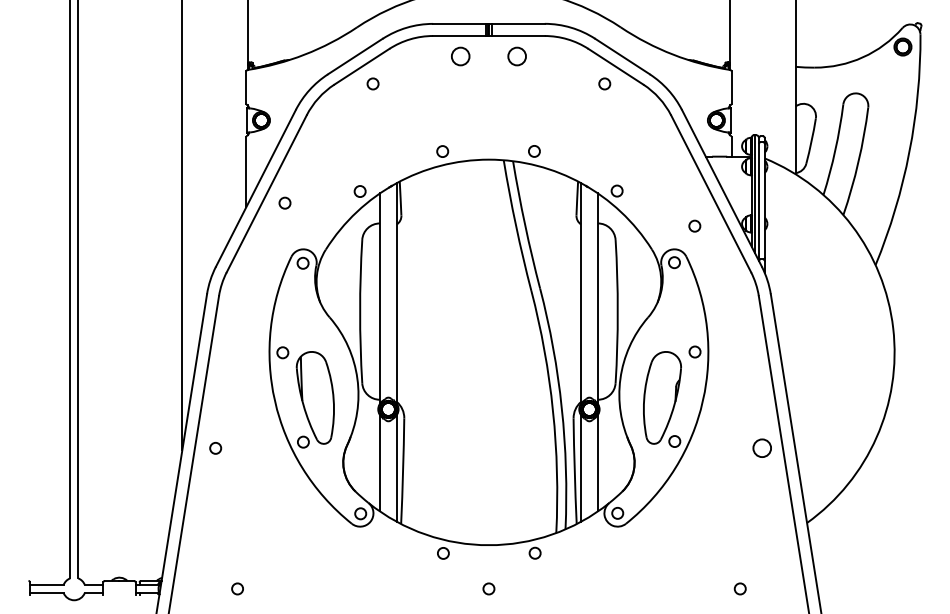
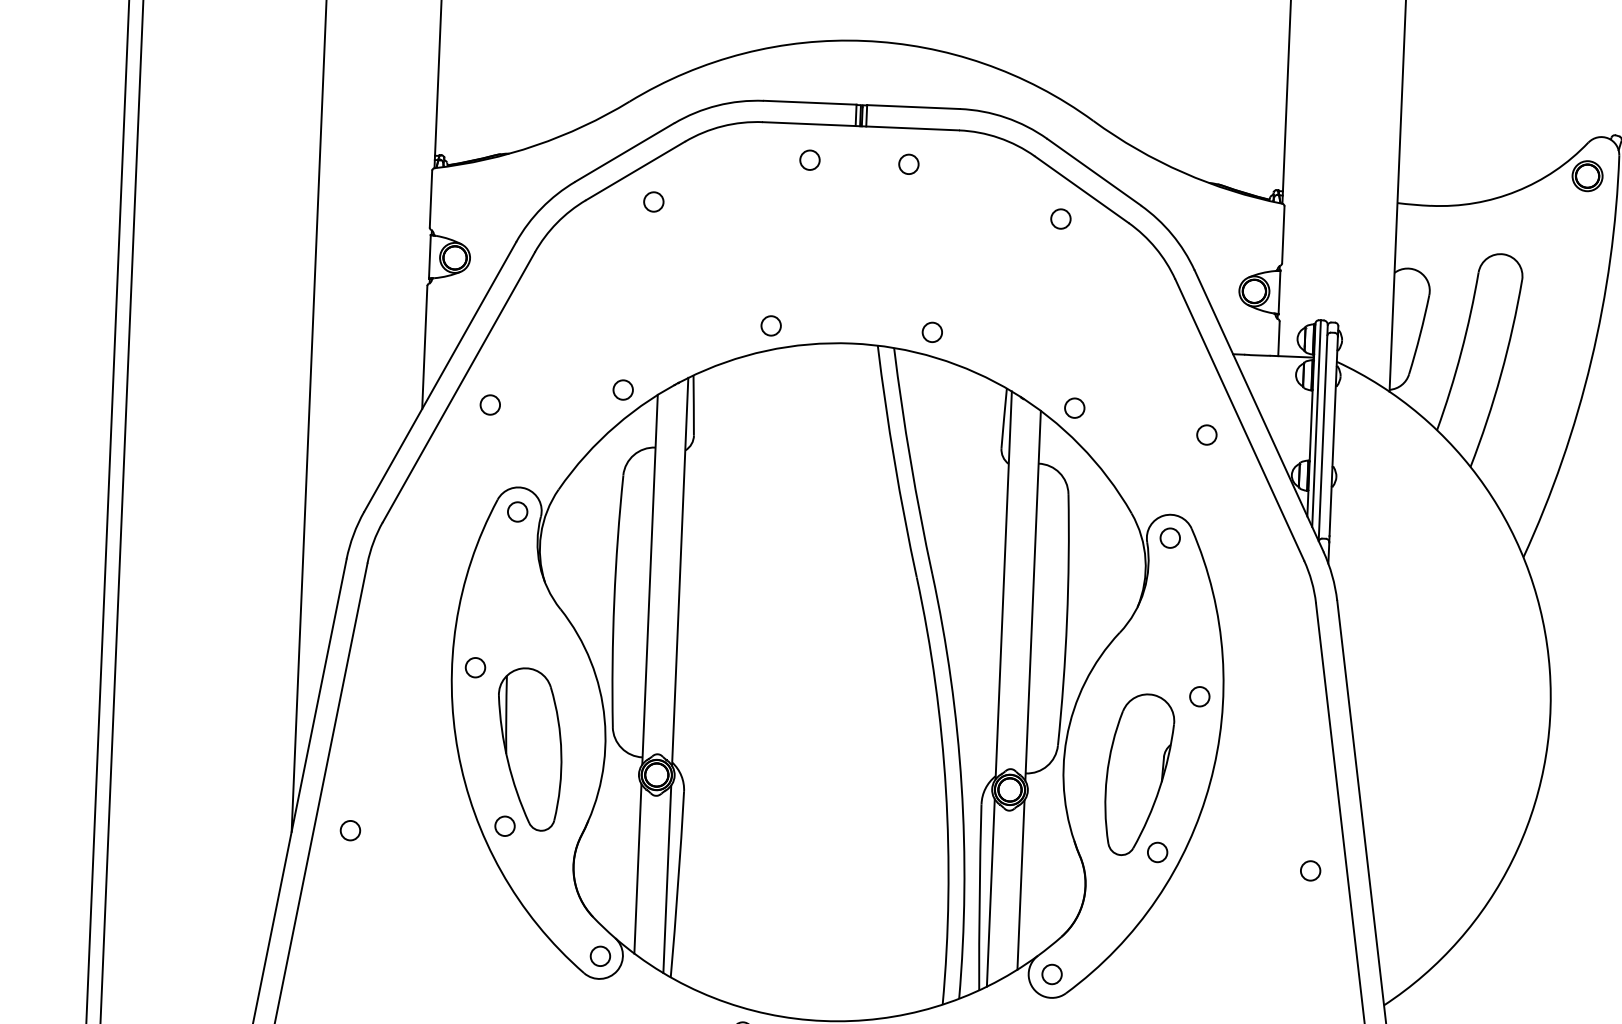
circle: (460, 56) -> (809, 160), size x0.62
circle: (516, 56) -> (907, 164), size x0.62
circle: (694, 225) -> (1206, 433), moved
circle: (761, 448) -> (1309, 871), size x0.62

